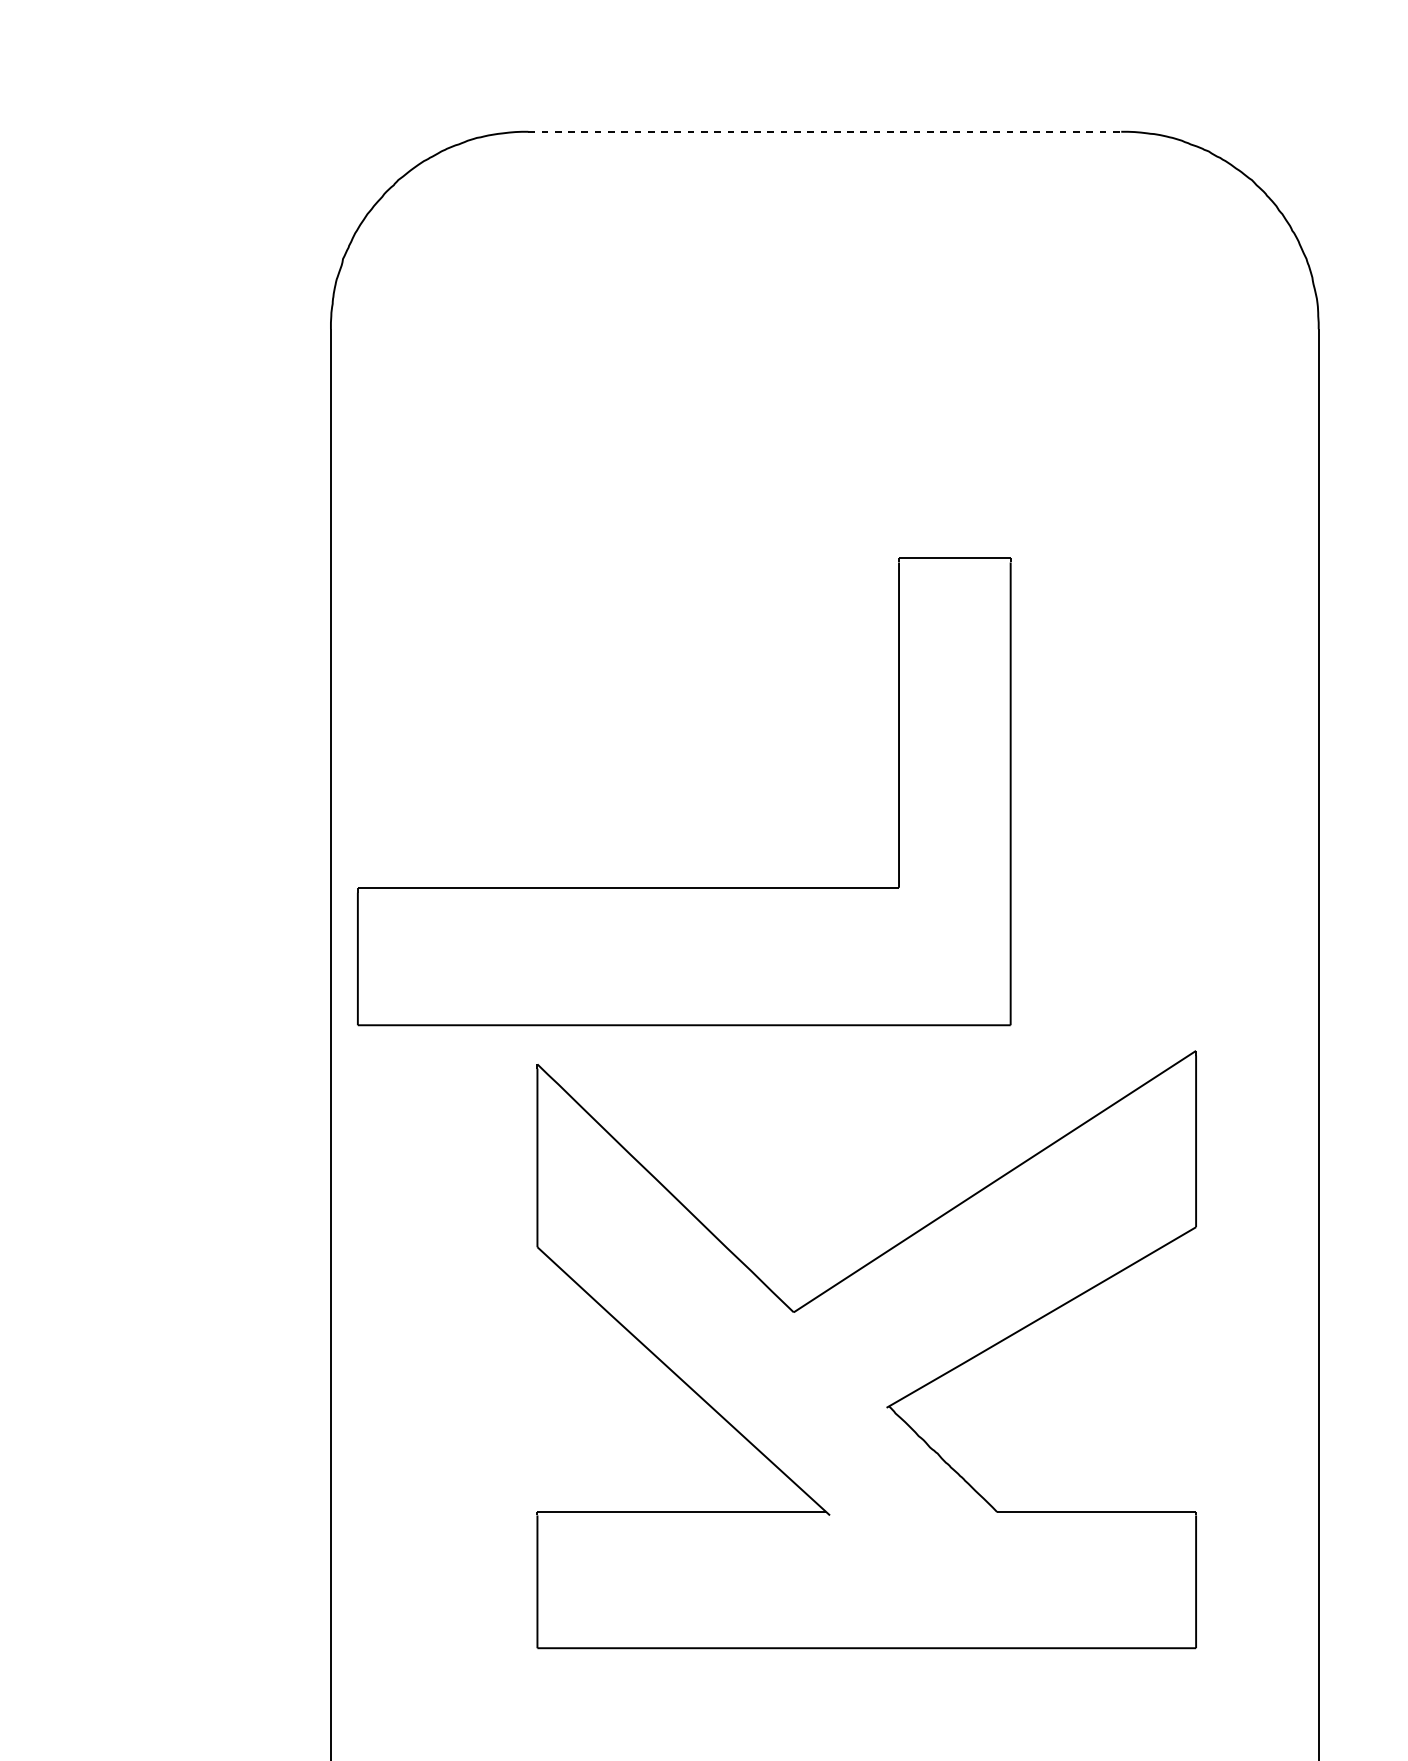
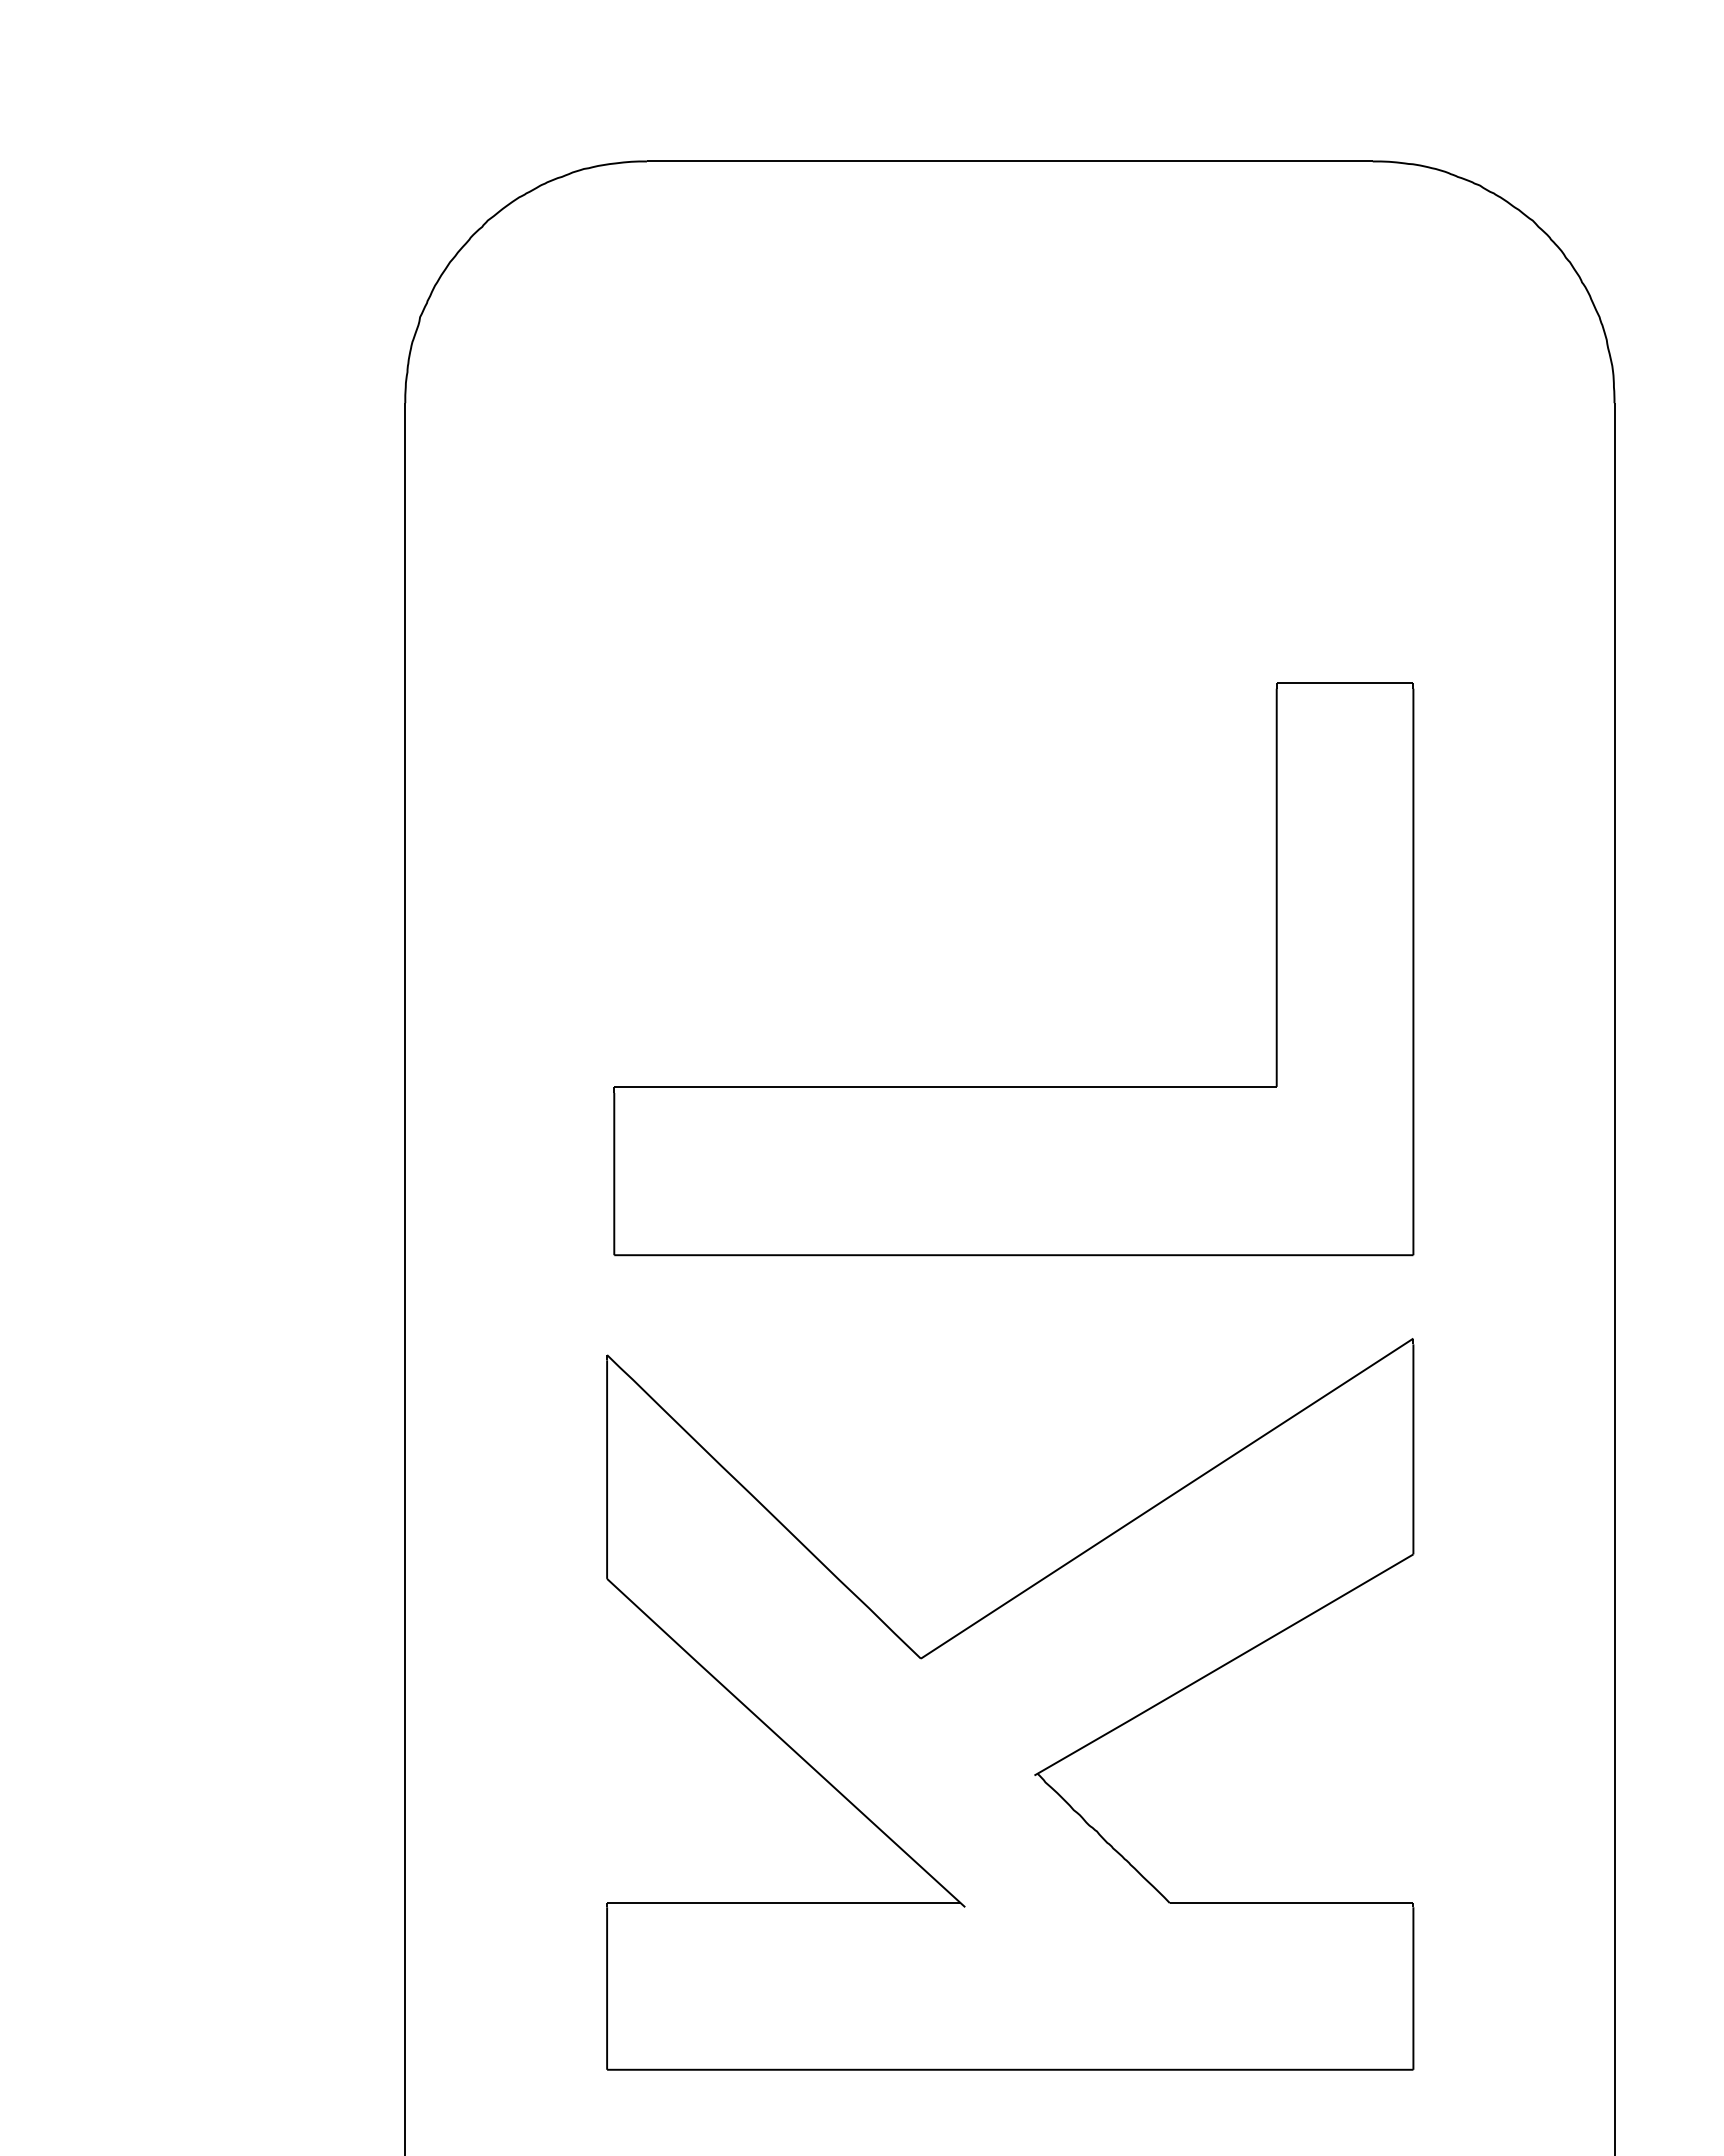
line: (824, 131) -> (1009, 161), dashed -> solid
part: (683, 887) -> (1013, 1086), moved
part: (866, 1349) -> (1010, 1704), moved

